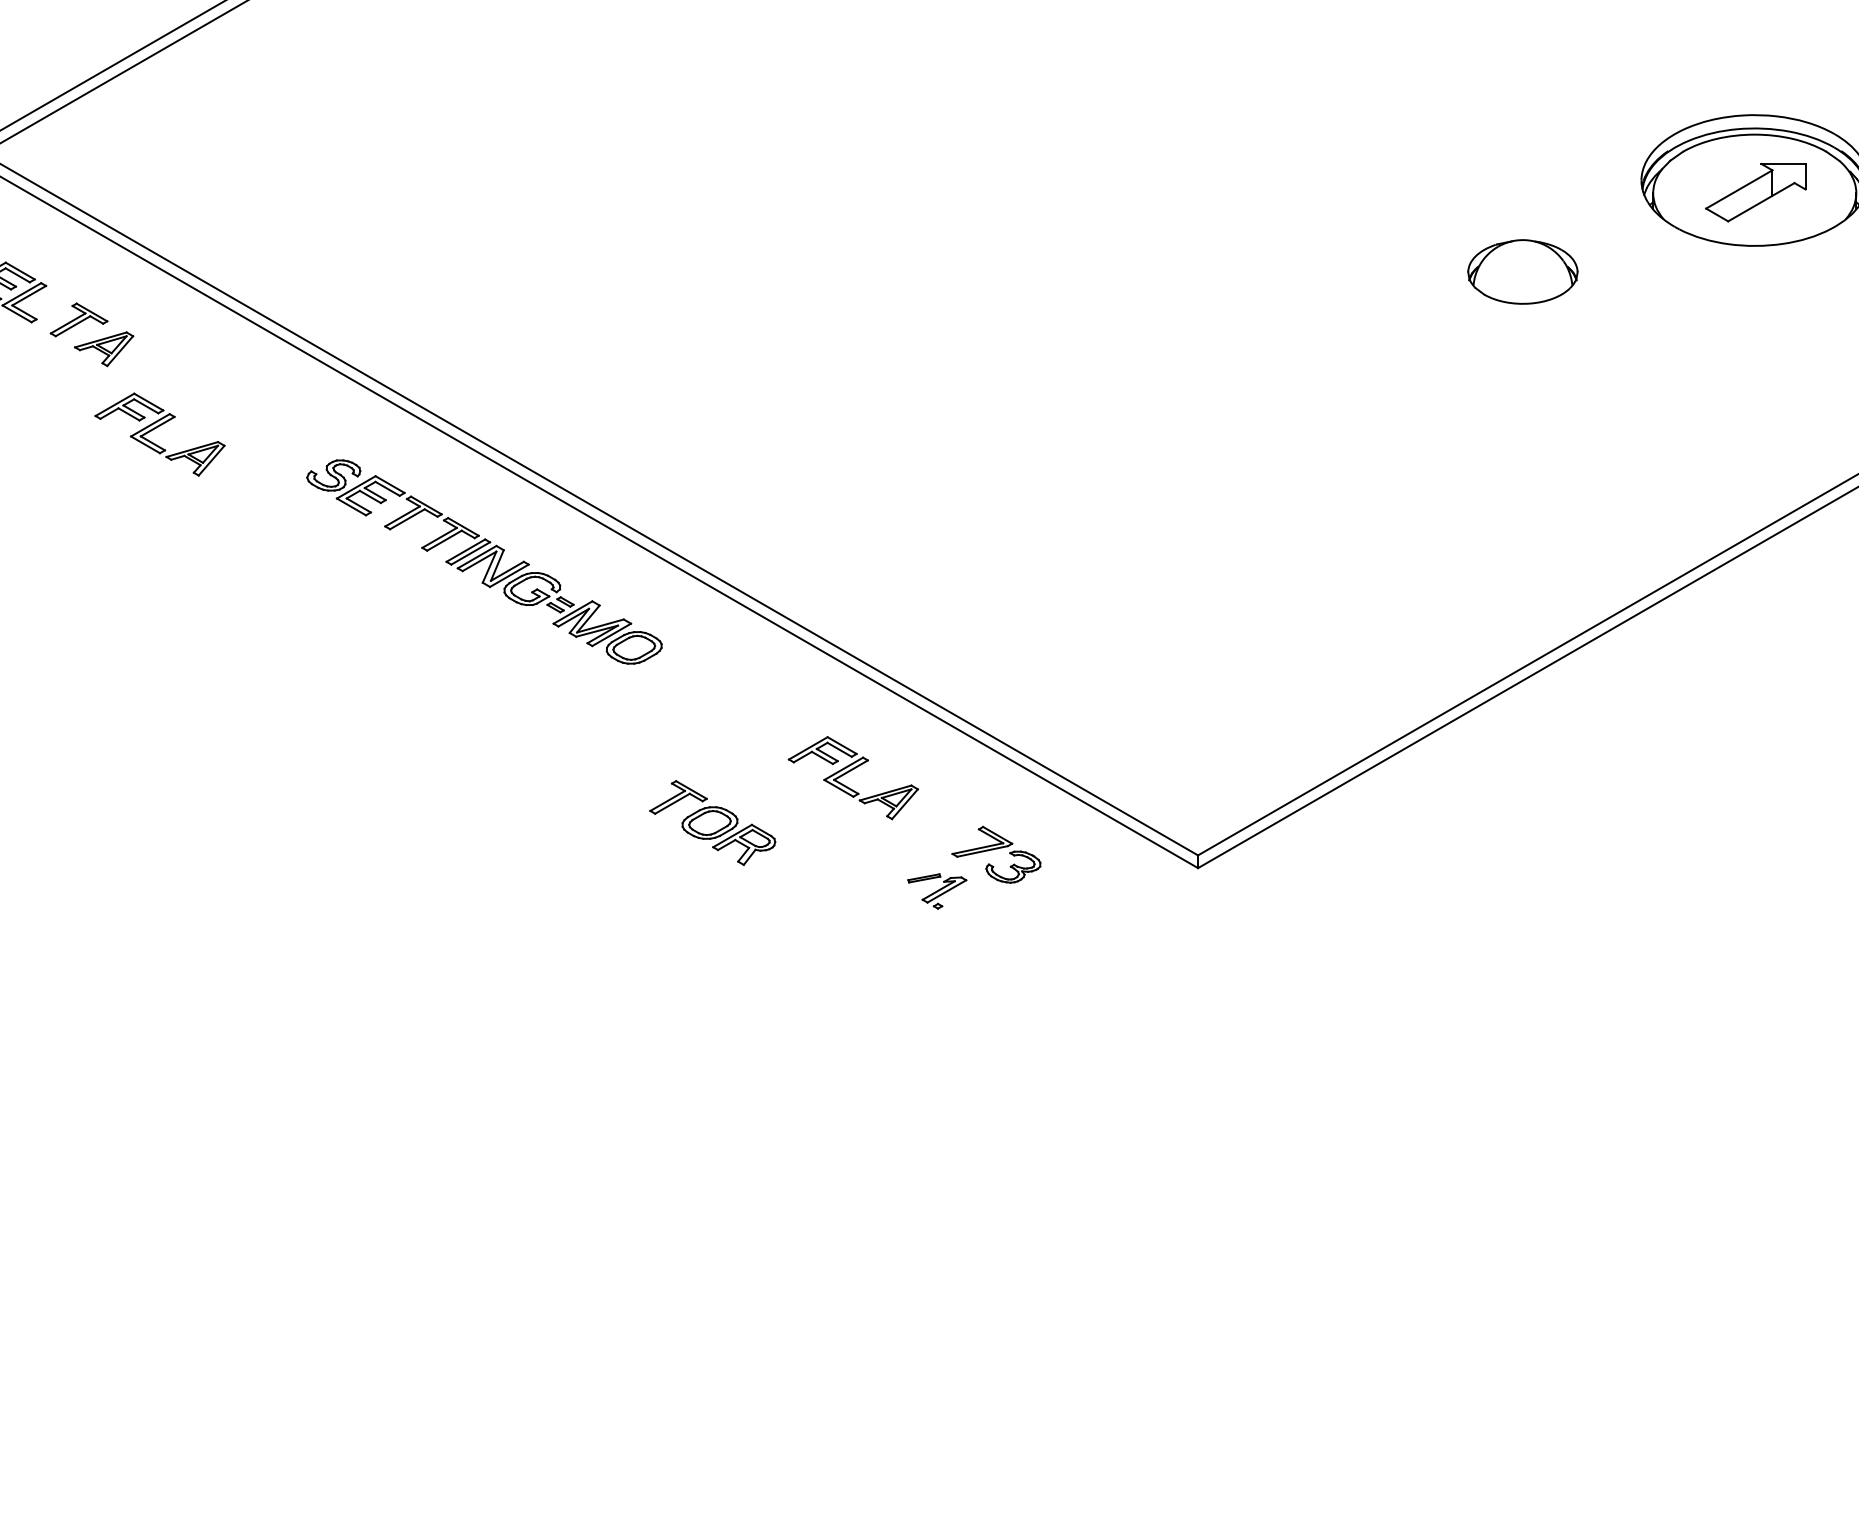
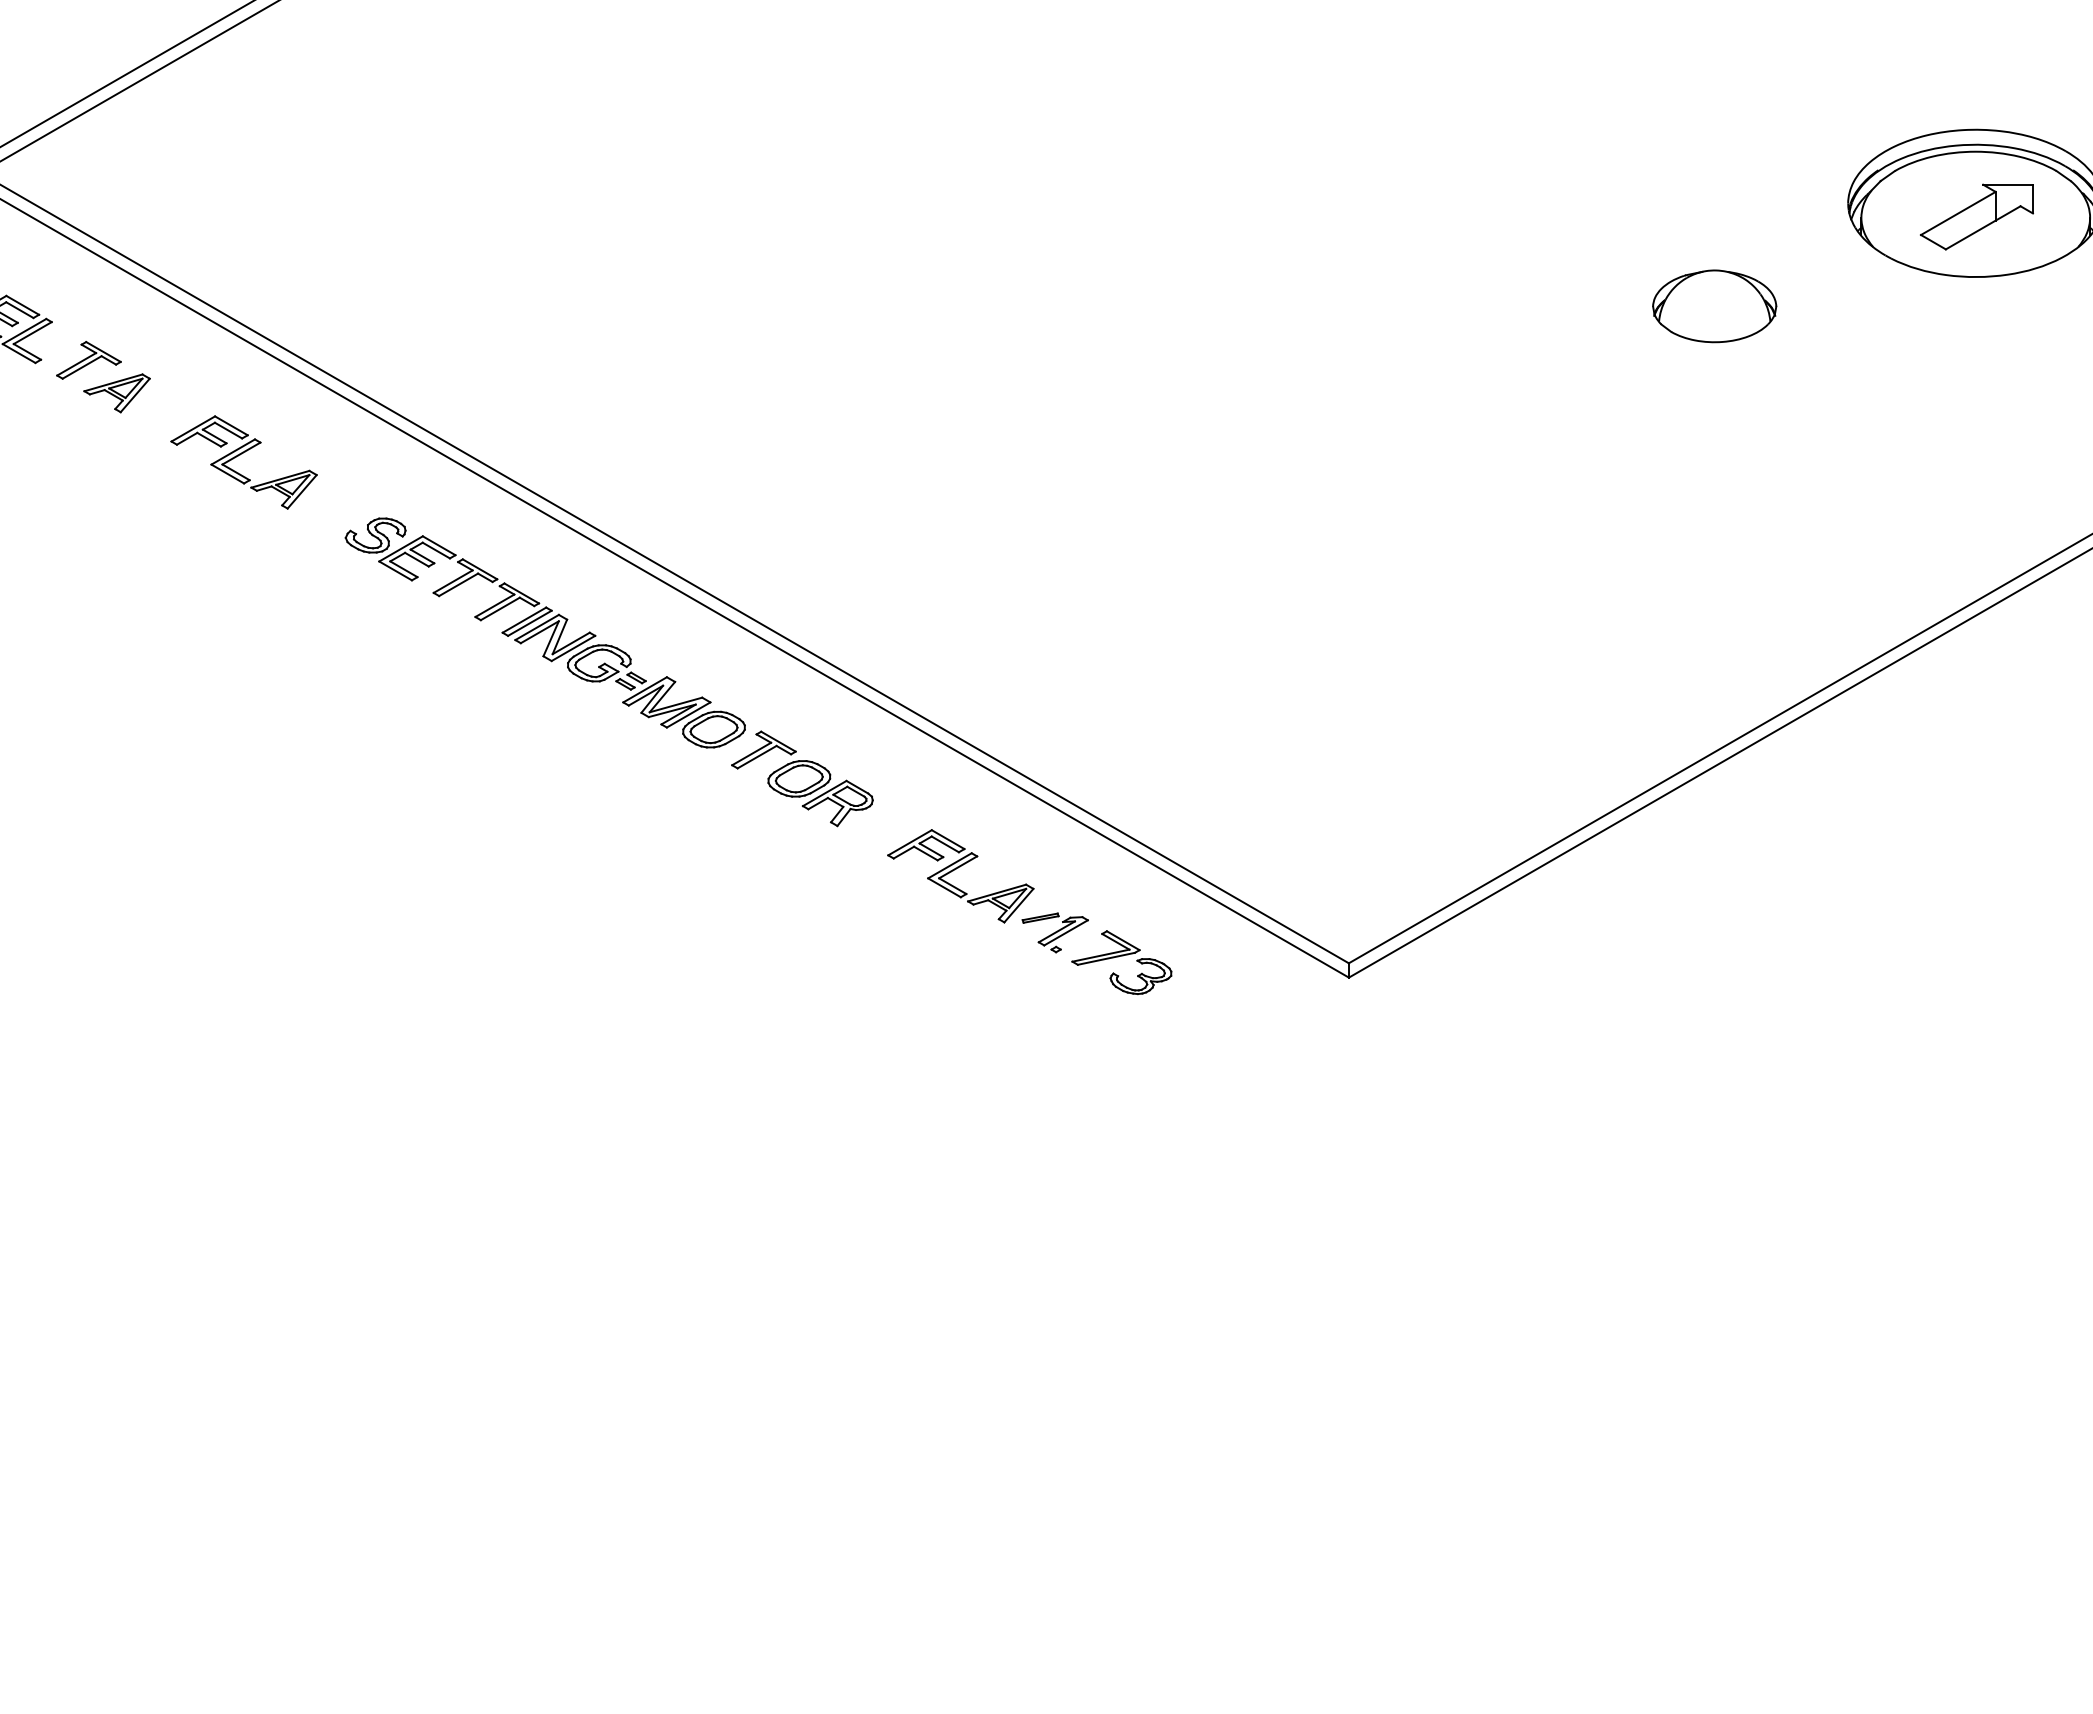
part: (156, 428) -> (240, 455), moved
part: (712, 822) -> (802, 778), moved
part: (936, 891) -> (1054, 932), moved

